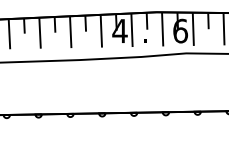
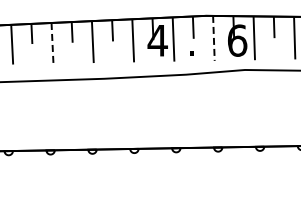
line: (162, 29) -> (213, 38), solid -> dashed
line: (40, 33) -> (52, 43), solid -> dashed

